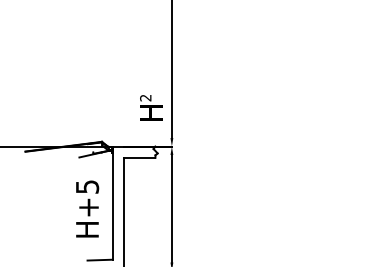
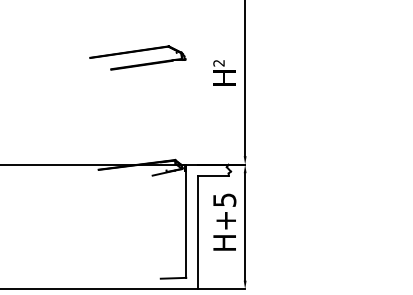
part: (64, 39) -> (137, 57), added
text: (151, 107) -> (224, 72), moved
text: (87, 208) -> (224, 221), moved

